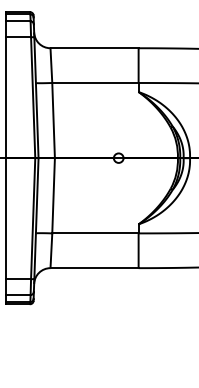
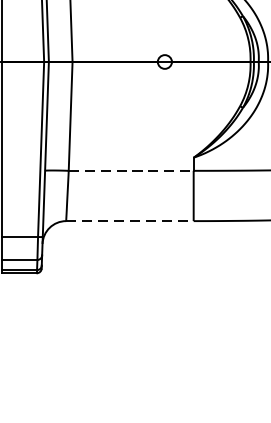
line: (95, 233) -> (131, 170), solid -> dashed
line: (95, 268) -> (131, 221), solid -> dashed

